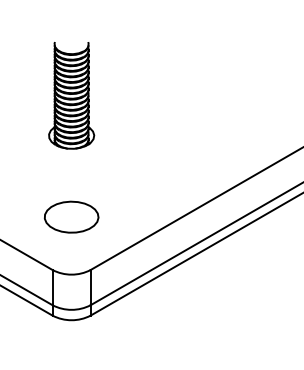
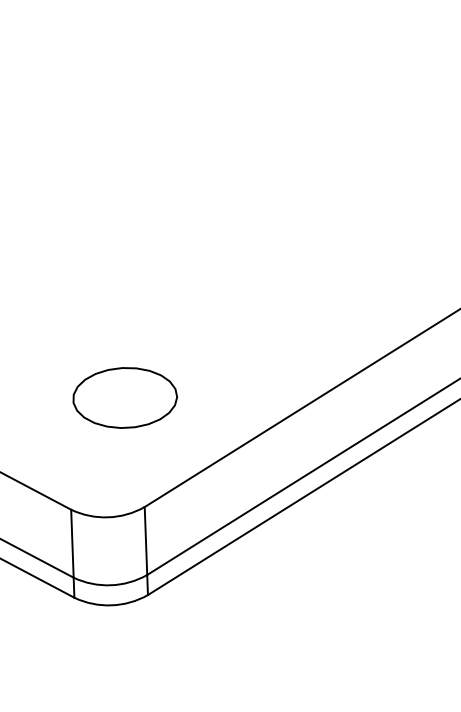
part: (71, 95) -> (95, 171), removed
part: (71, 216) -> (124, 396), moved

